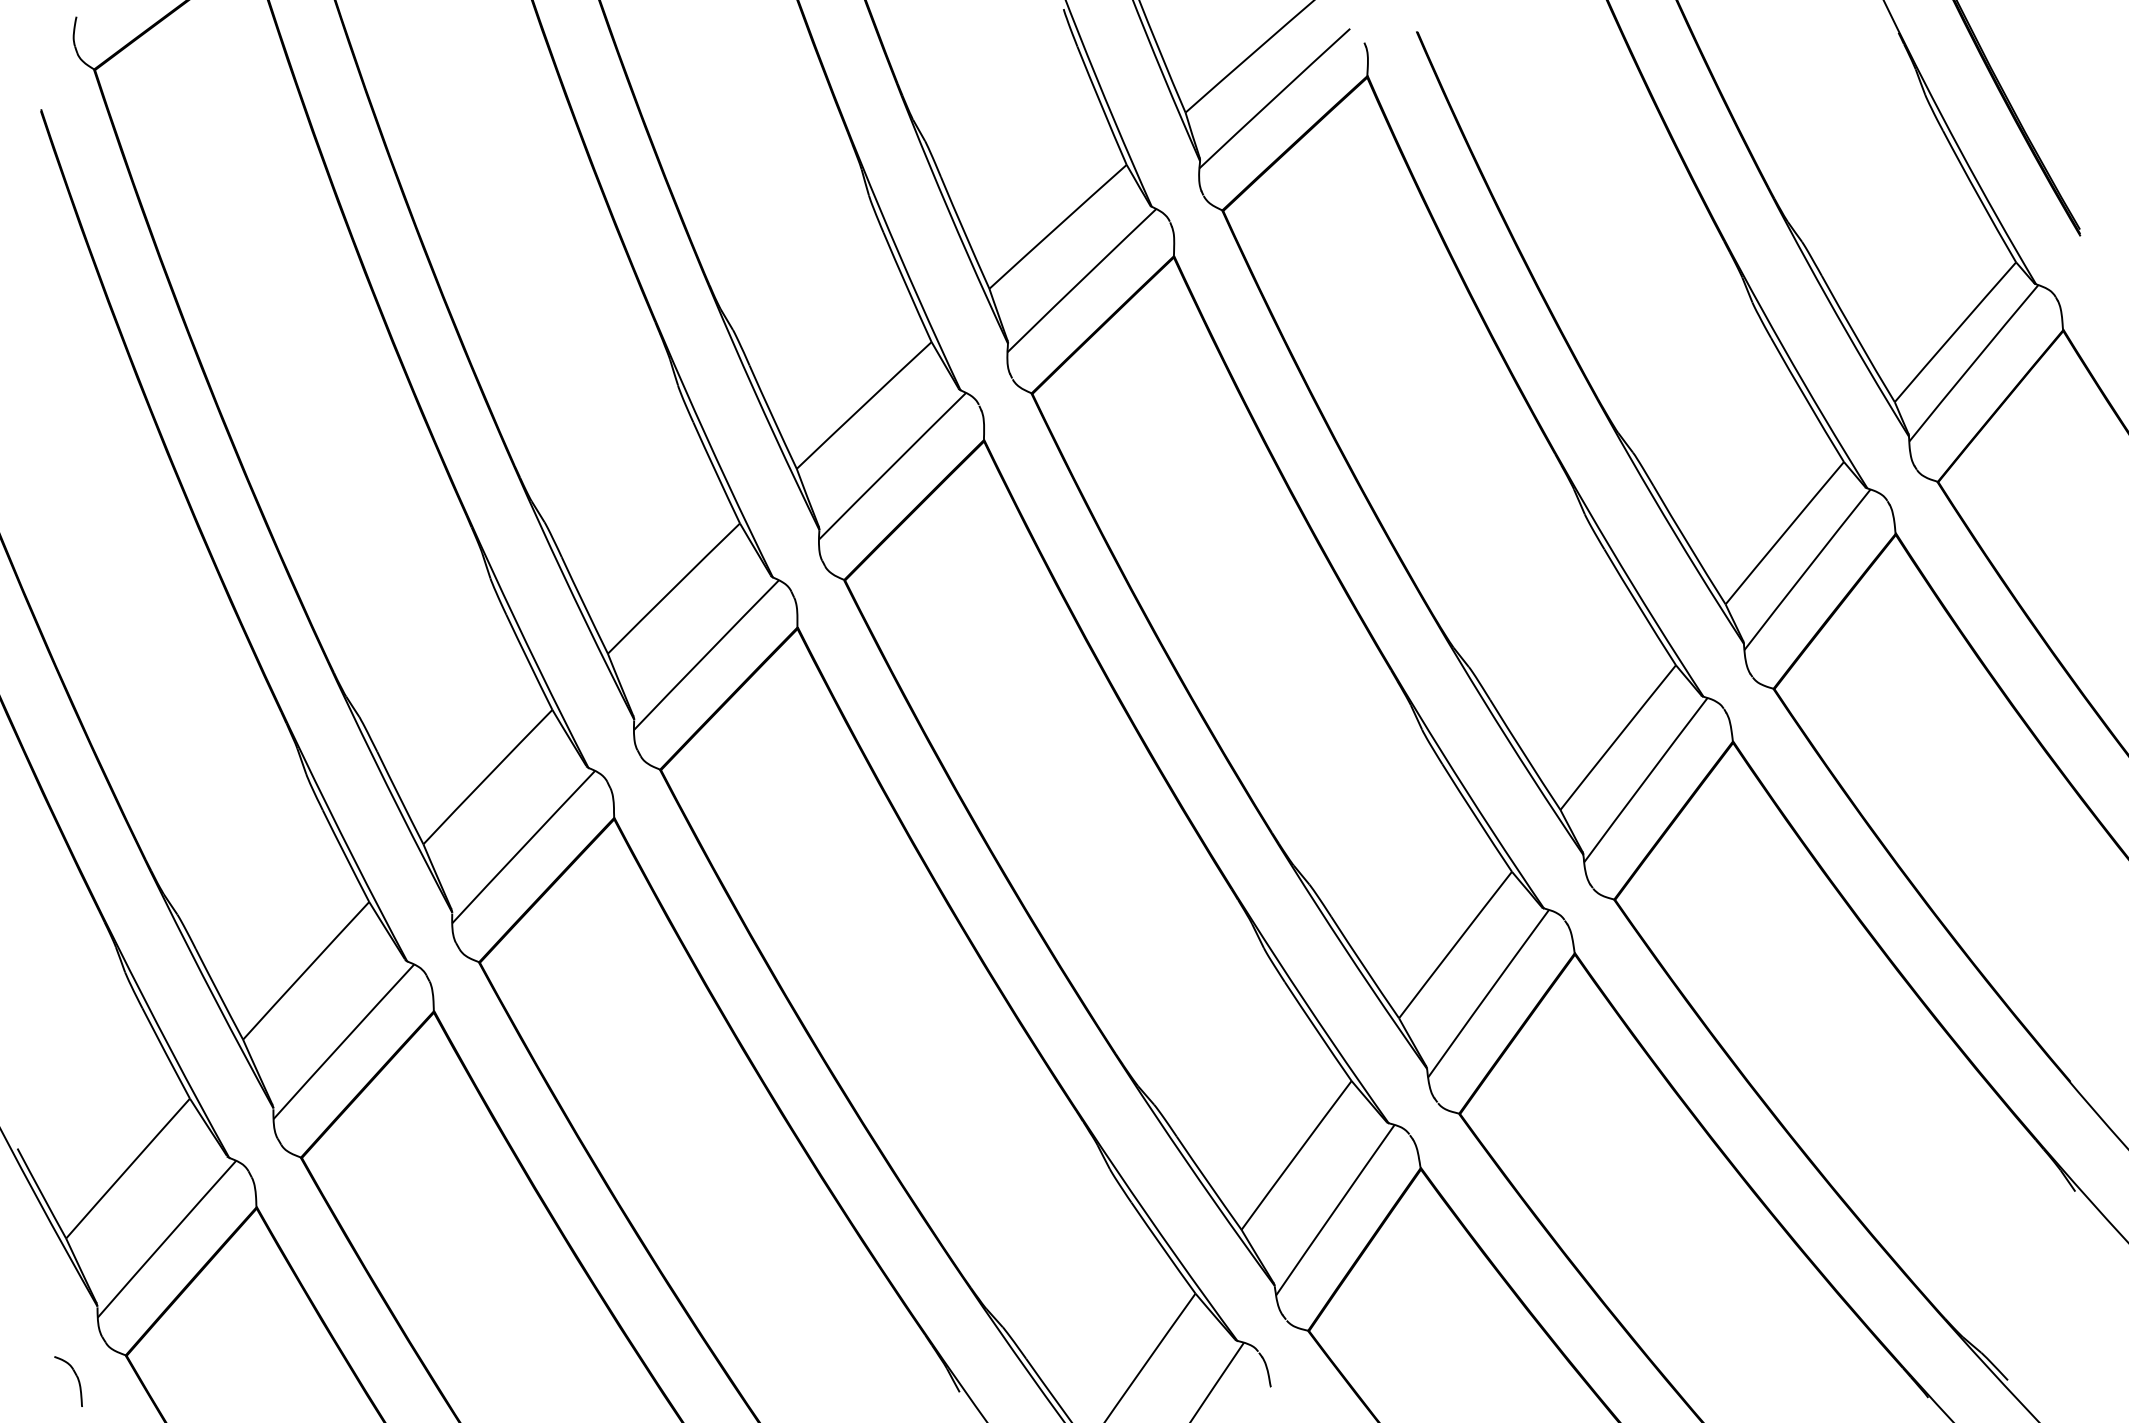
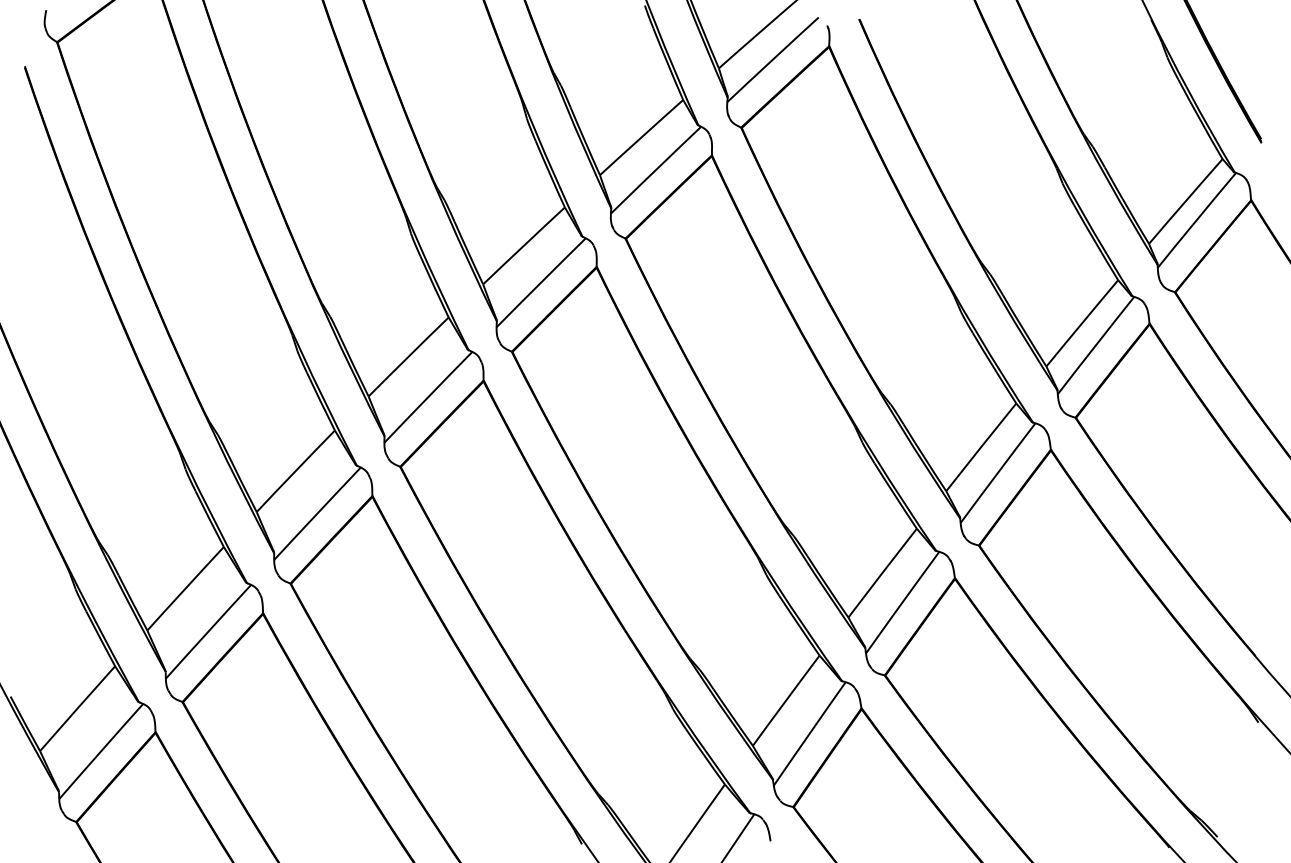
part: (68, 1380) -> (41, 837), removed

